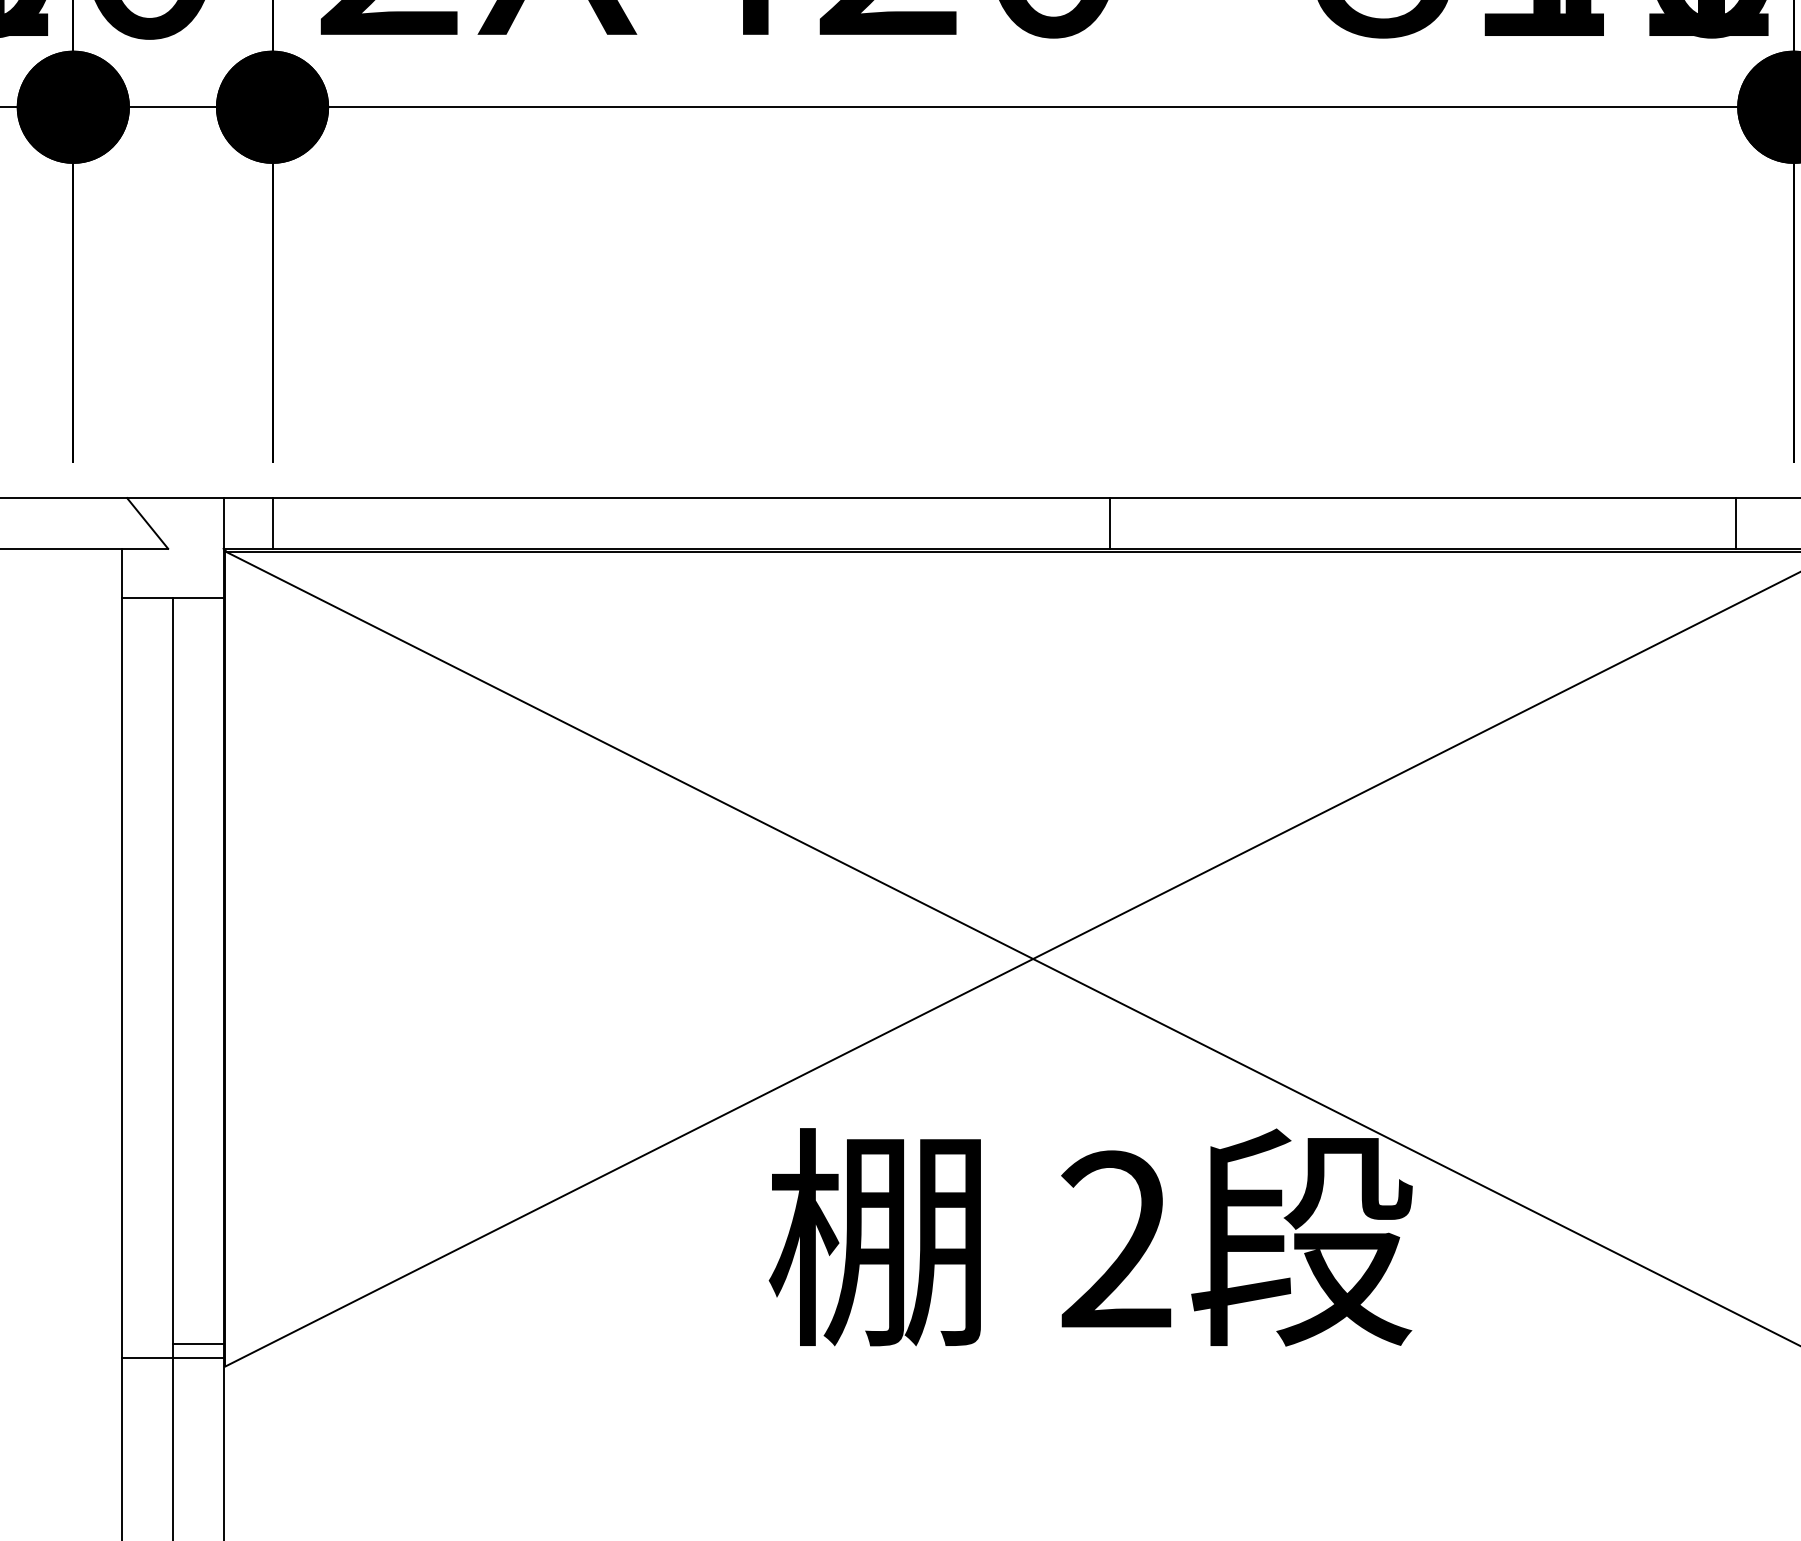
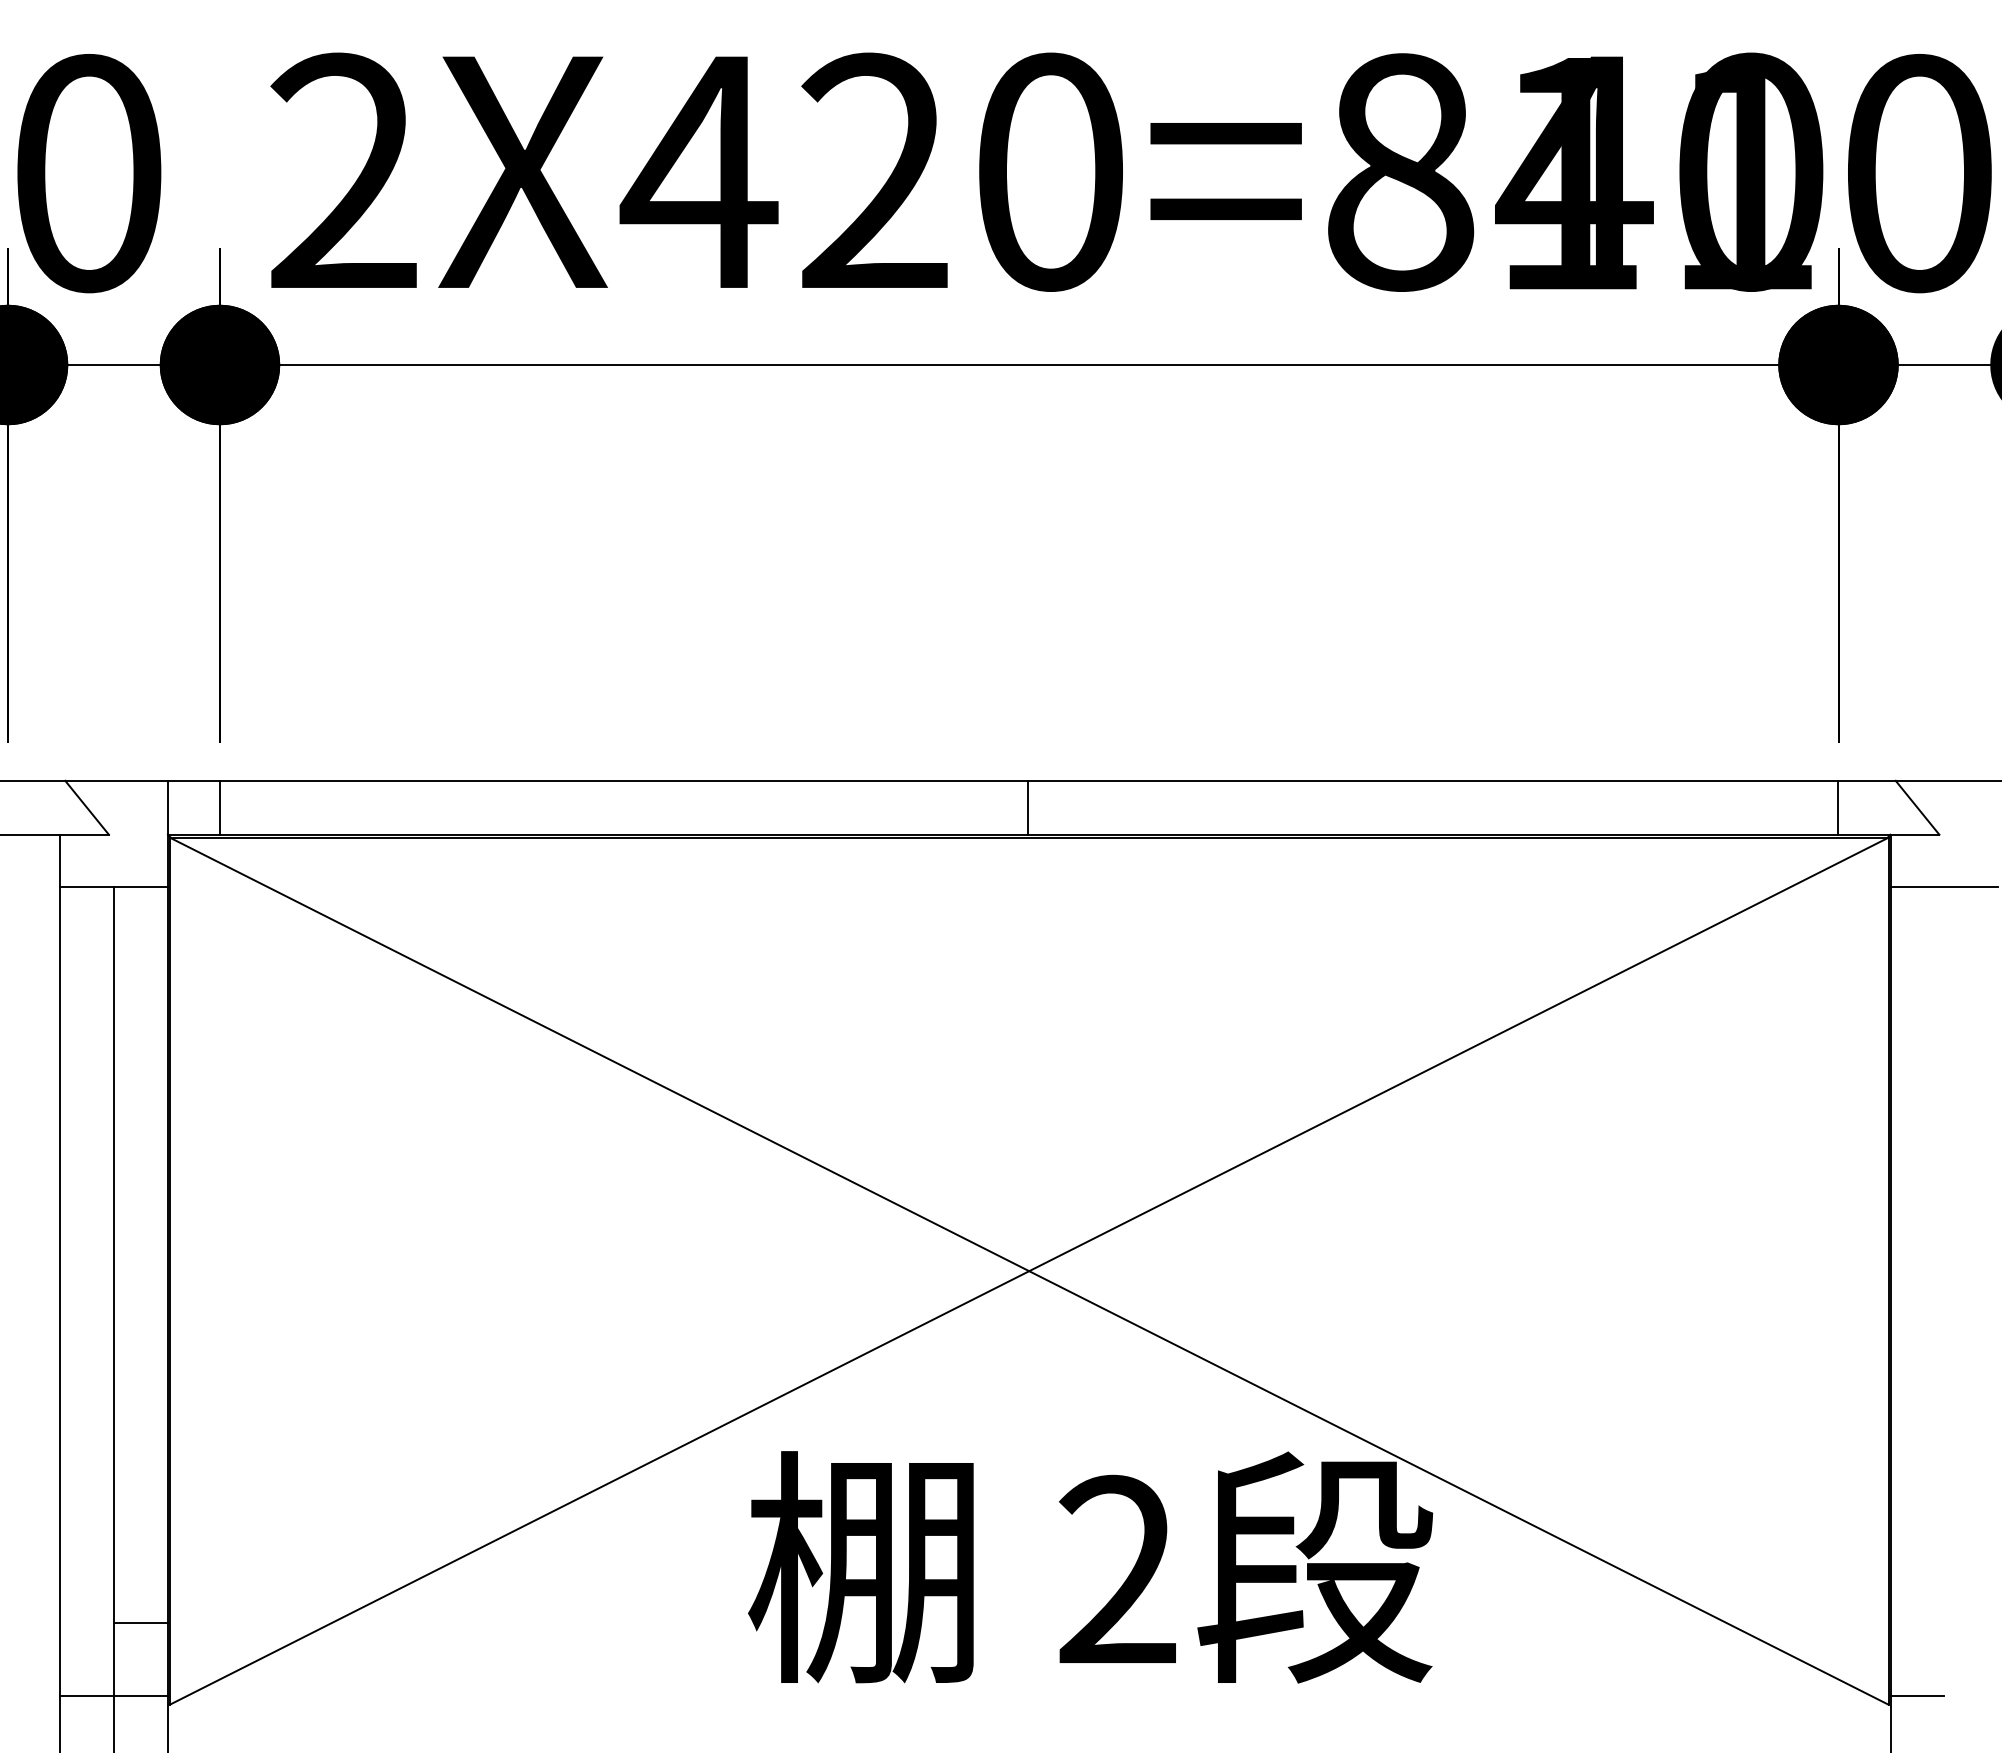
line: (1110, 523) -> (1028, 807), moved
line: (1736, 523) -> (1838, 807), moved
line: (197, 1343) -> (140, 1622), moved

